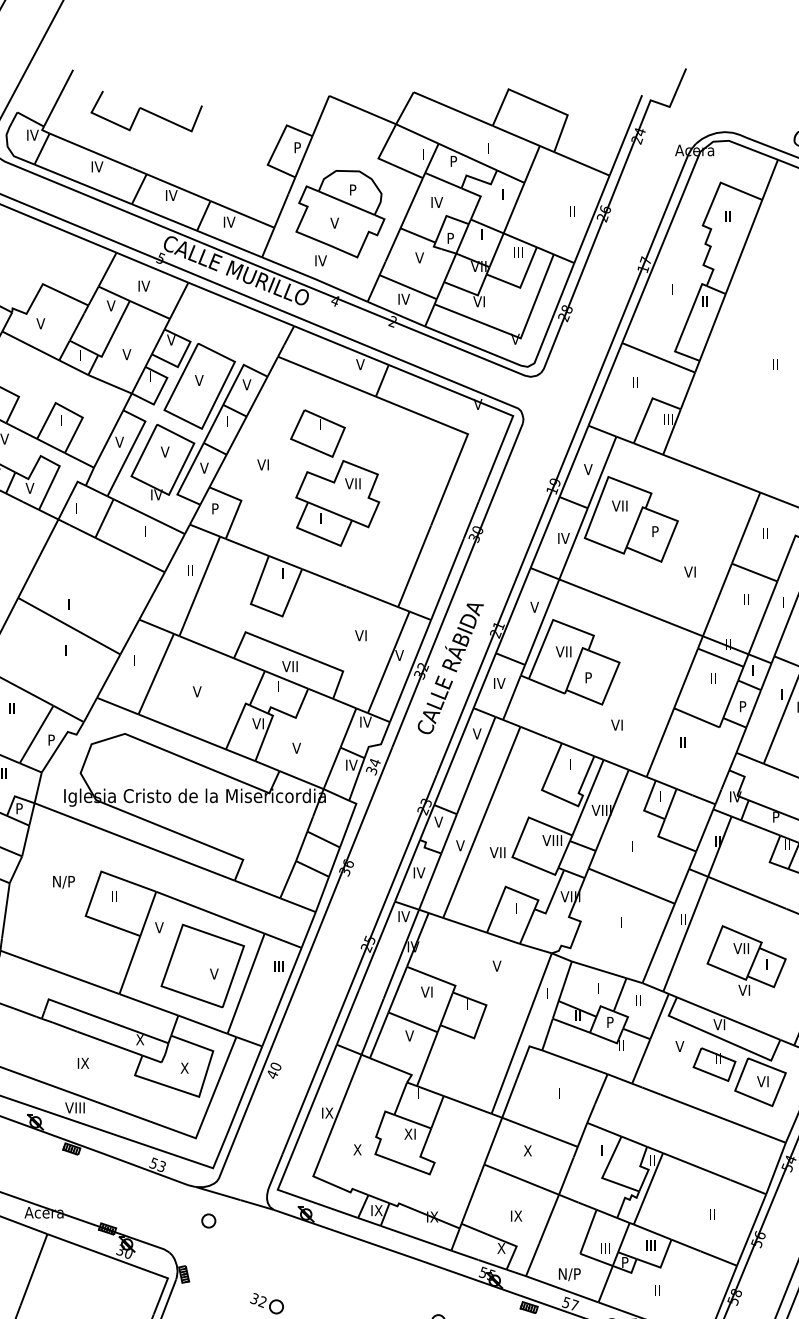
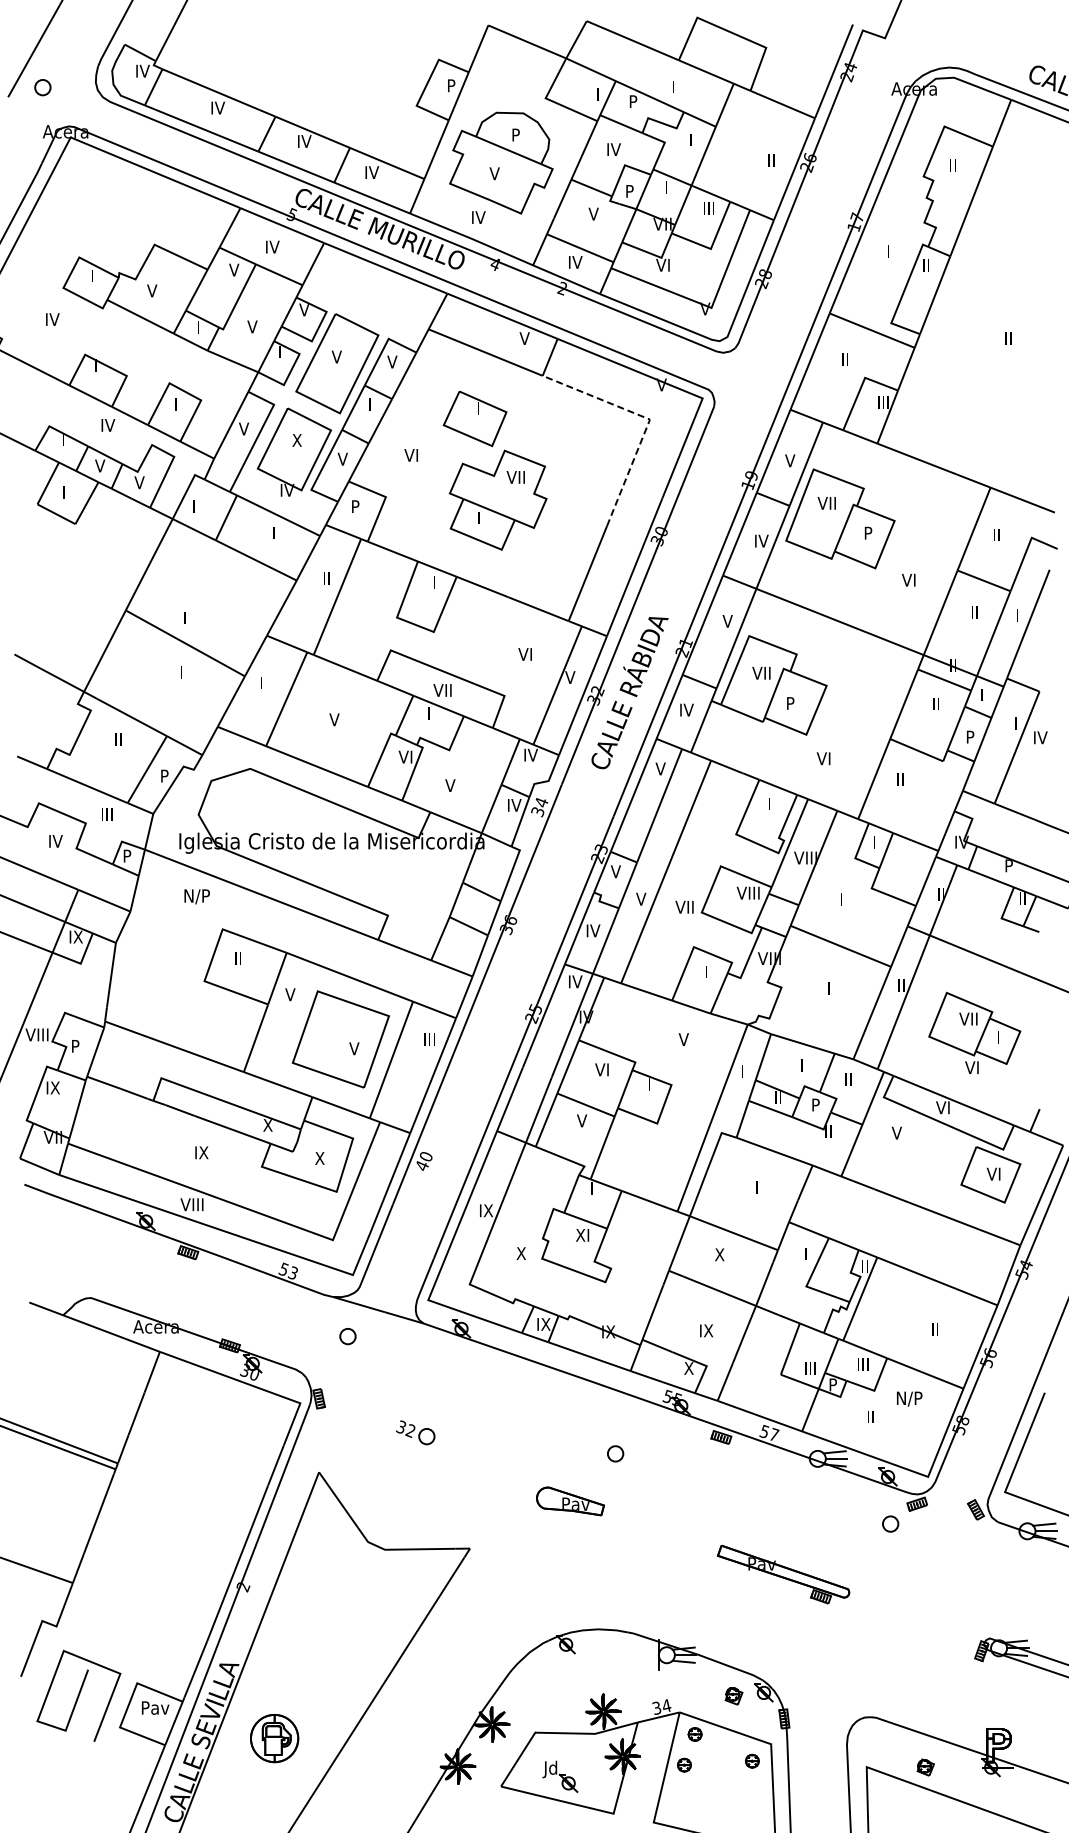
part: (146, 111) -> (275, 43), removed
line: (468, 434) -> (650, 419), solid -> dashed
text: (165, 452) -> (297, 440), V -> X
text: (63, 882) -> (196, 896), moved
part: (714, 1064) -> (937, 1154), removed
text: (569, 1274) -> (909, 1398), moved

